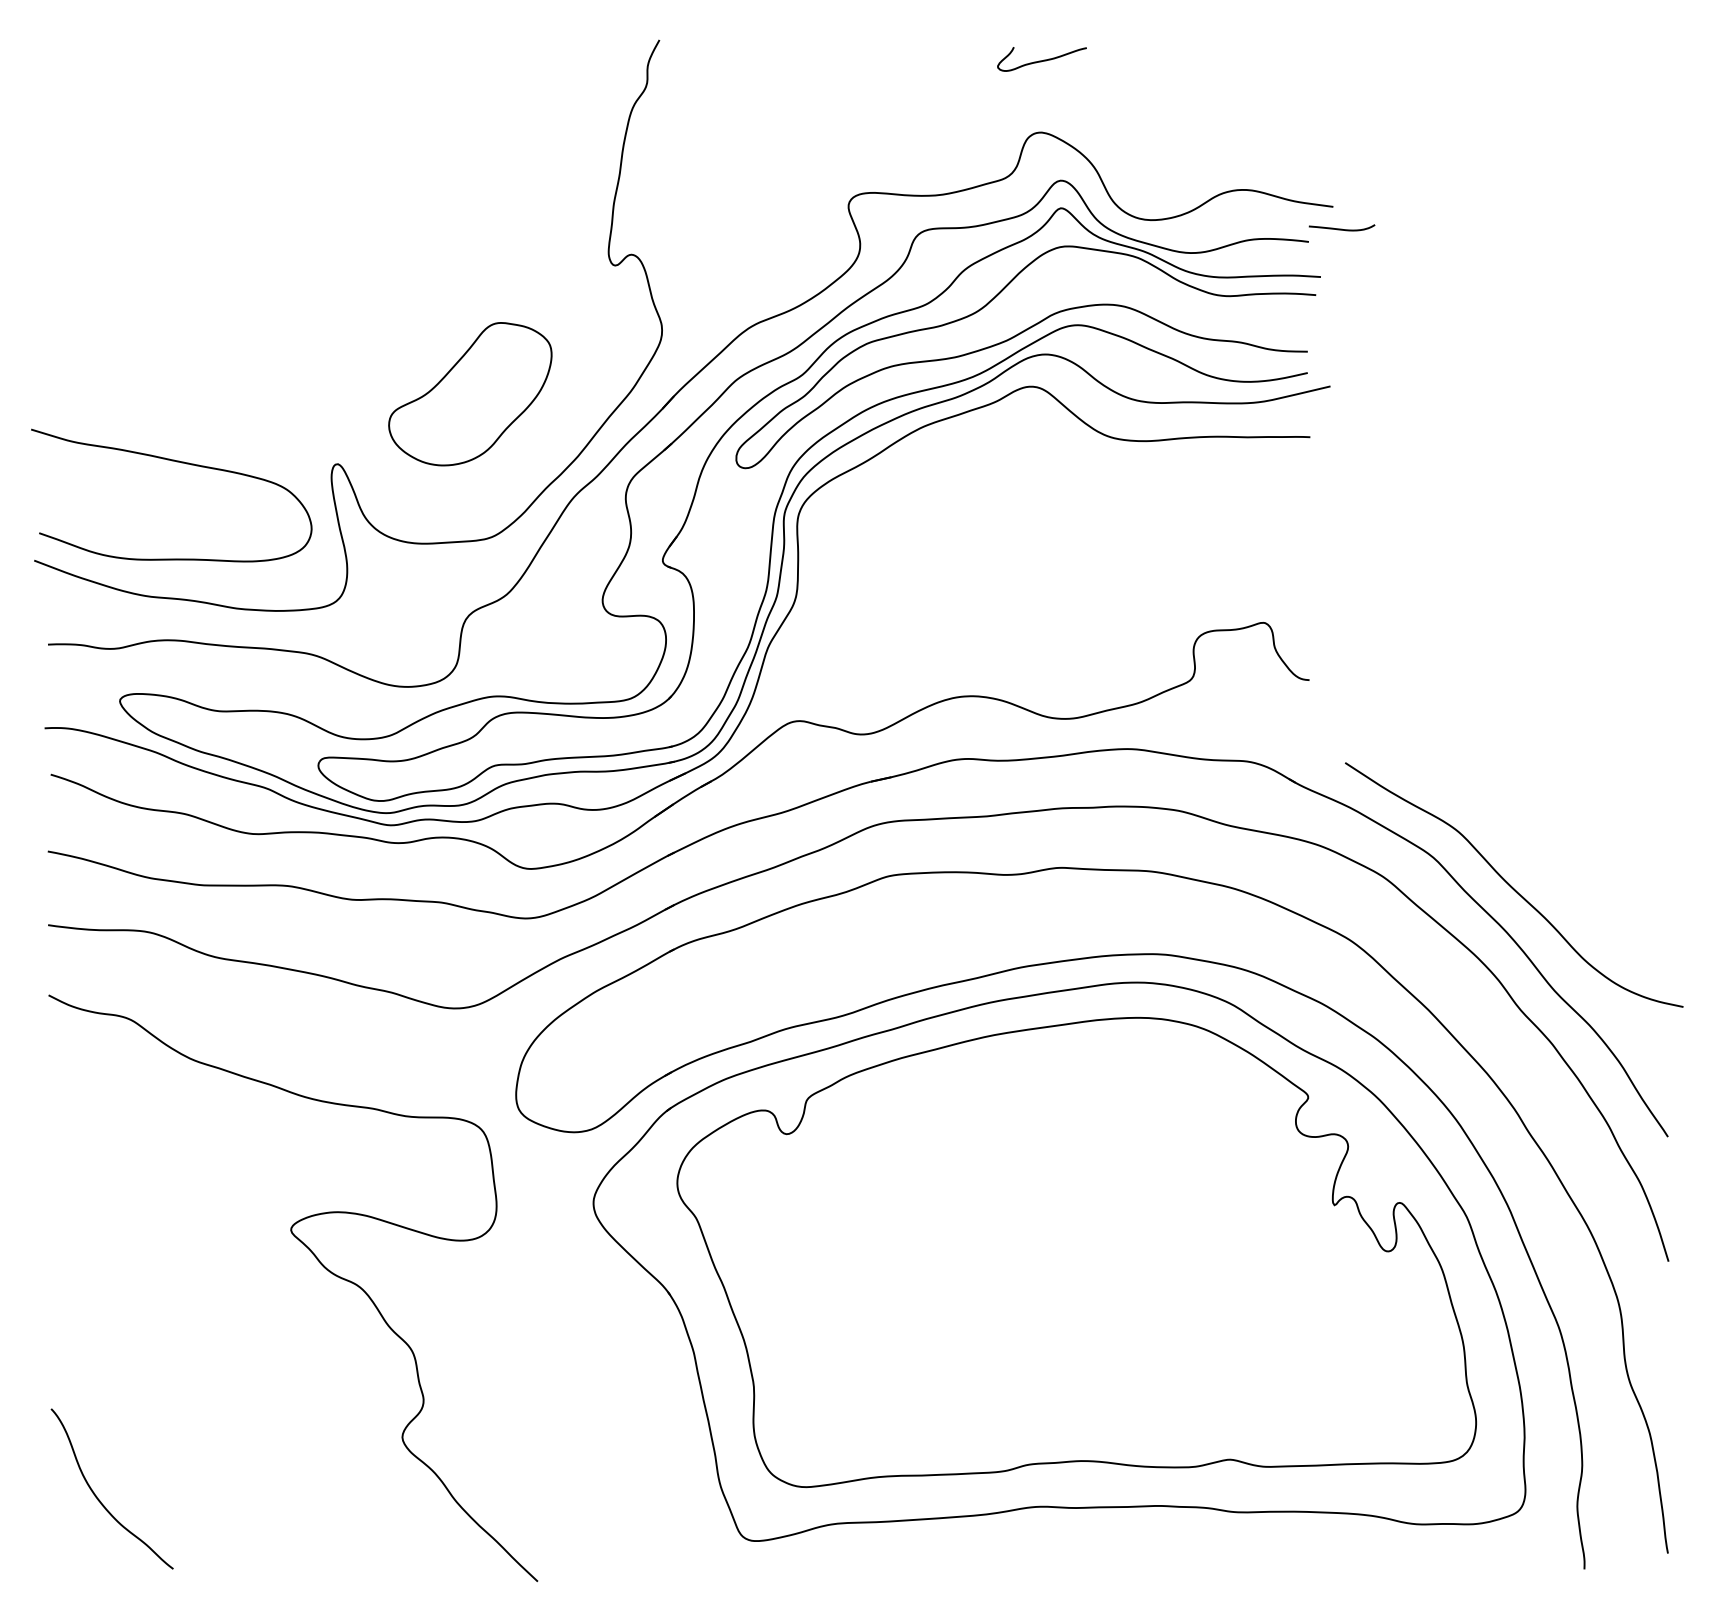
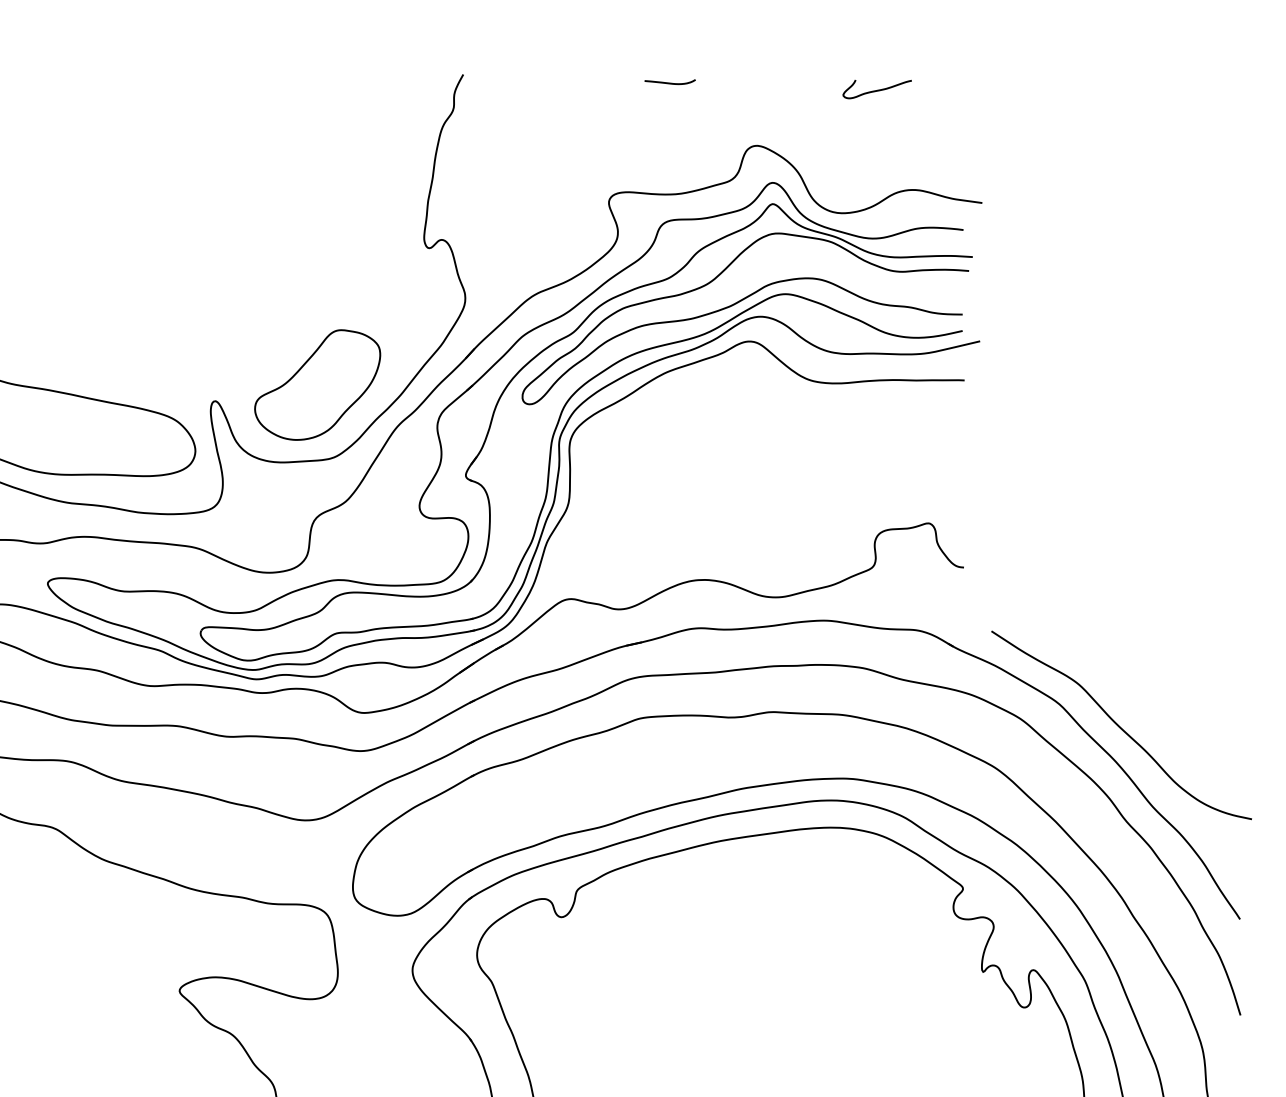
curve: (1041, 60) -> (876, 90), moved
curve: (1341, 228) -> (669, 82), moved
part: (470, 394) -> (317, 385), moved

